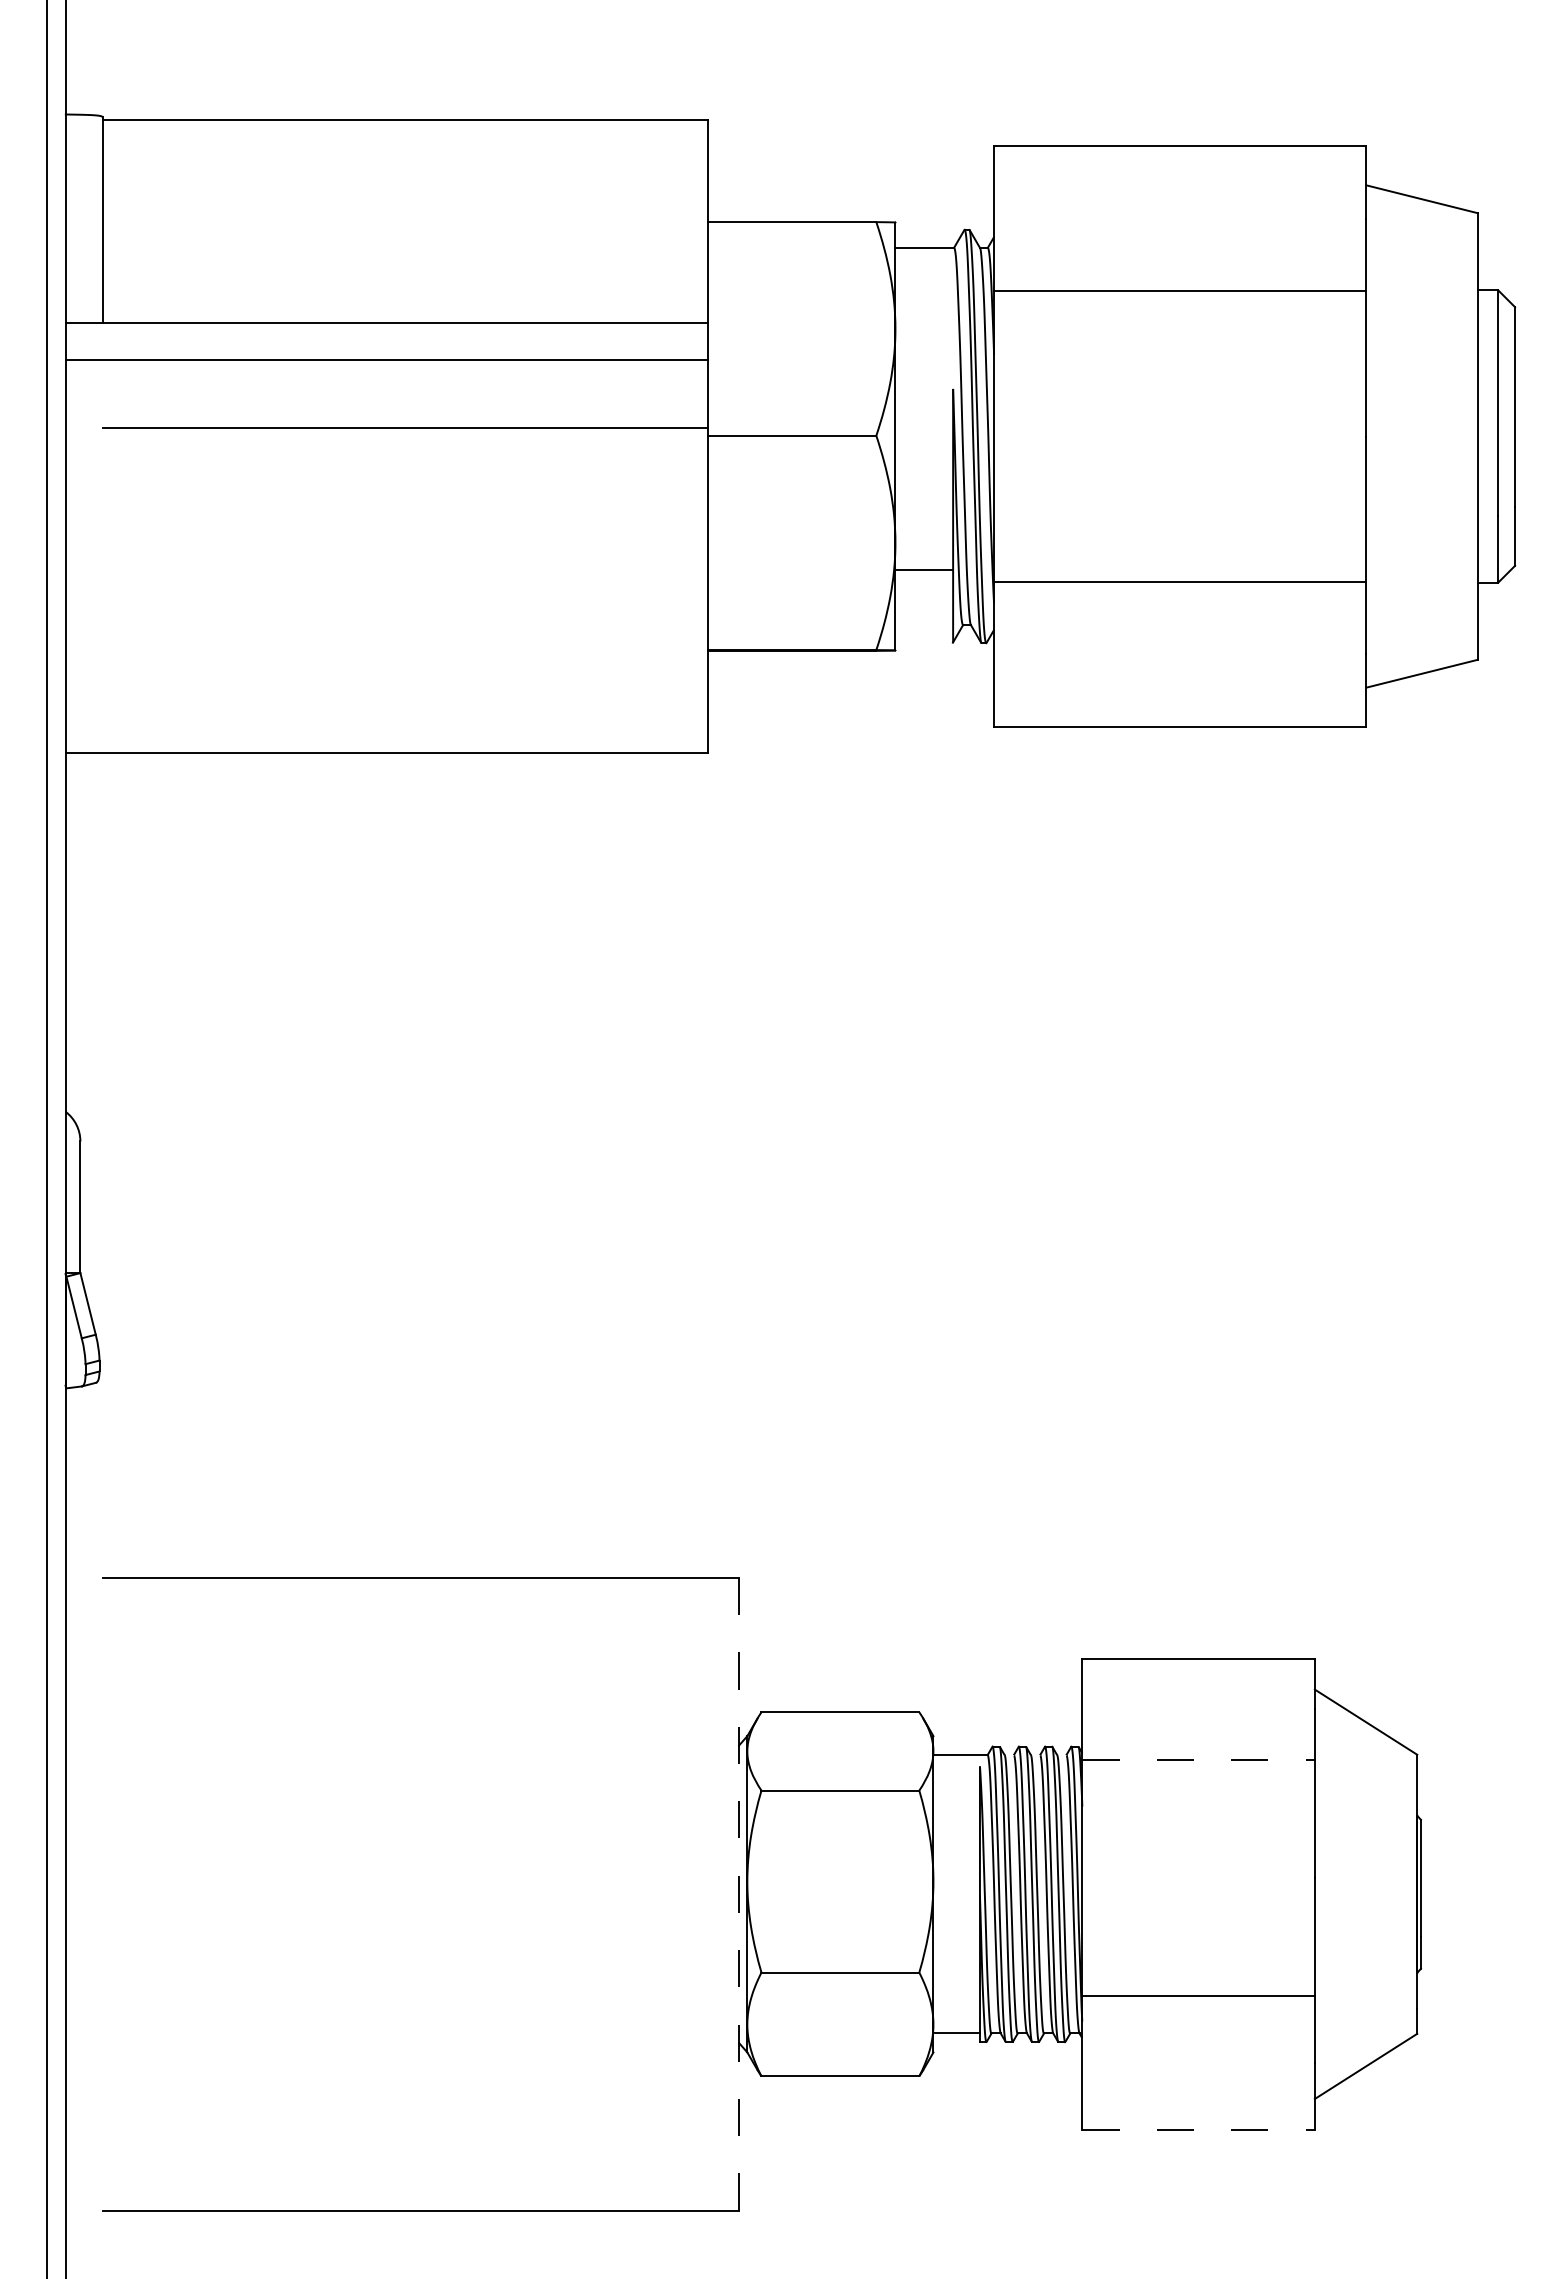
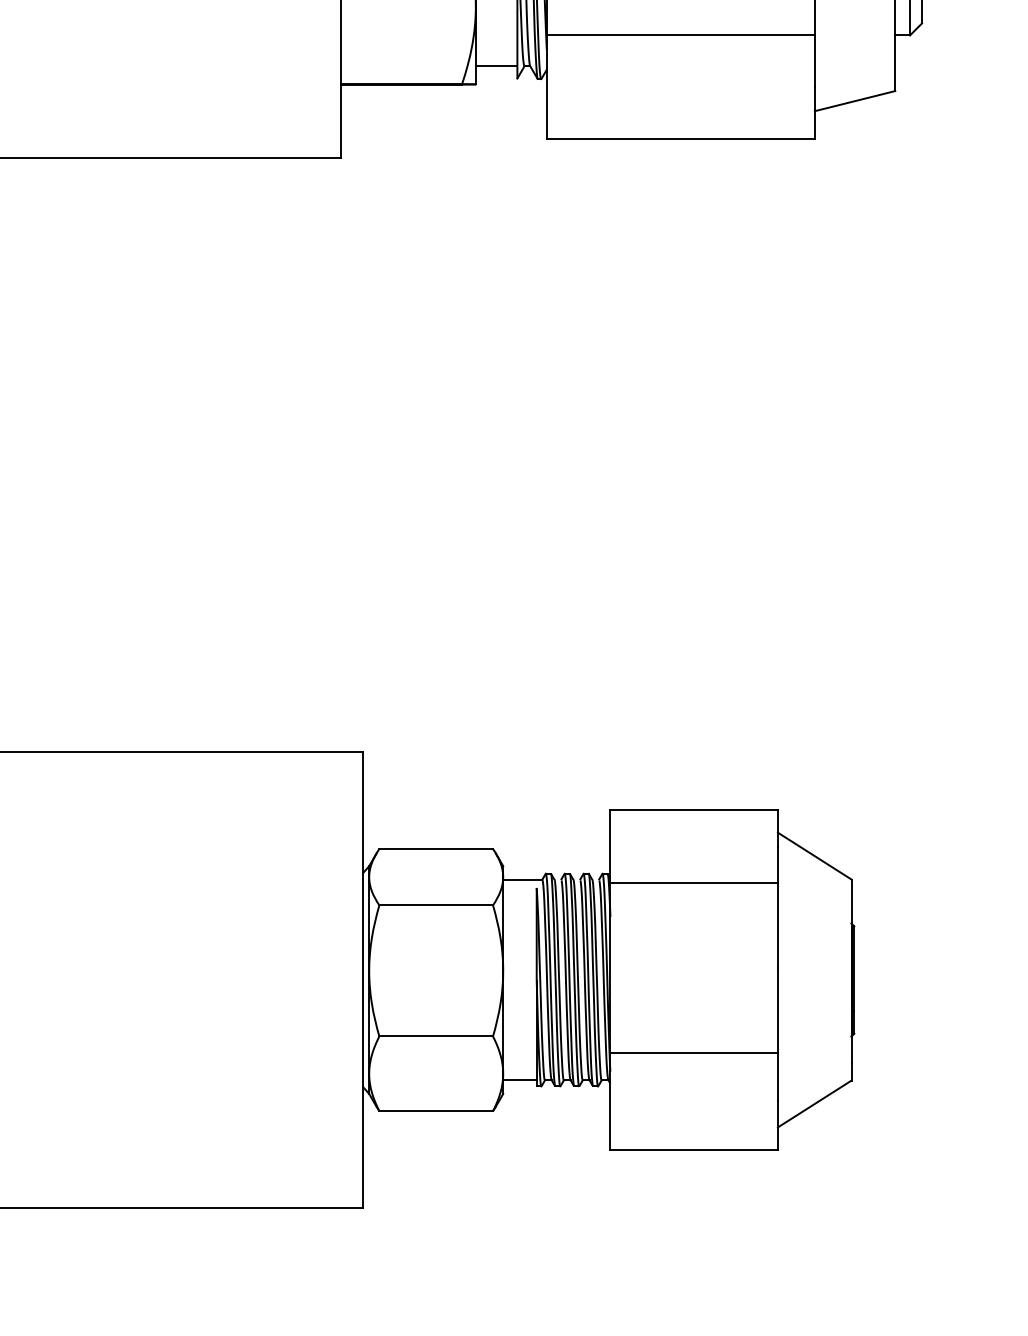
line: (924, 570) -> (496, 66), moved
line: (1199, 1760) -> (694, 883), dashed -> solid
line: (739, 1894) -> (363, 980), dashed -> solid
line: (1199, 2129) -> (694, 1149), dashed -> solid

